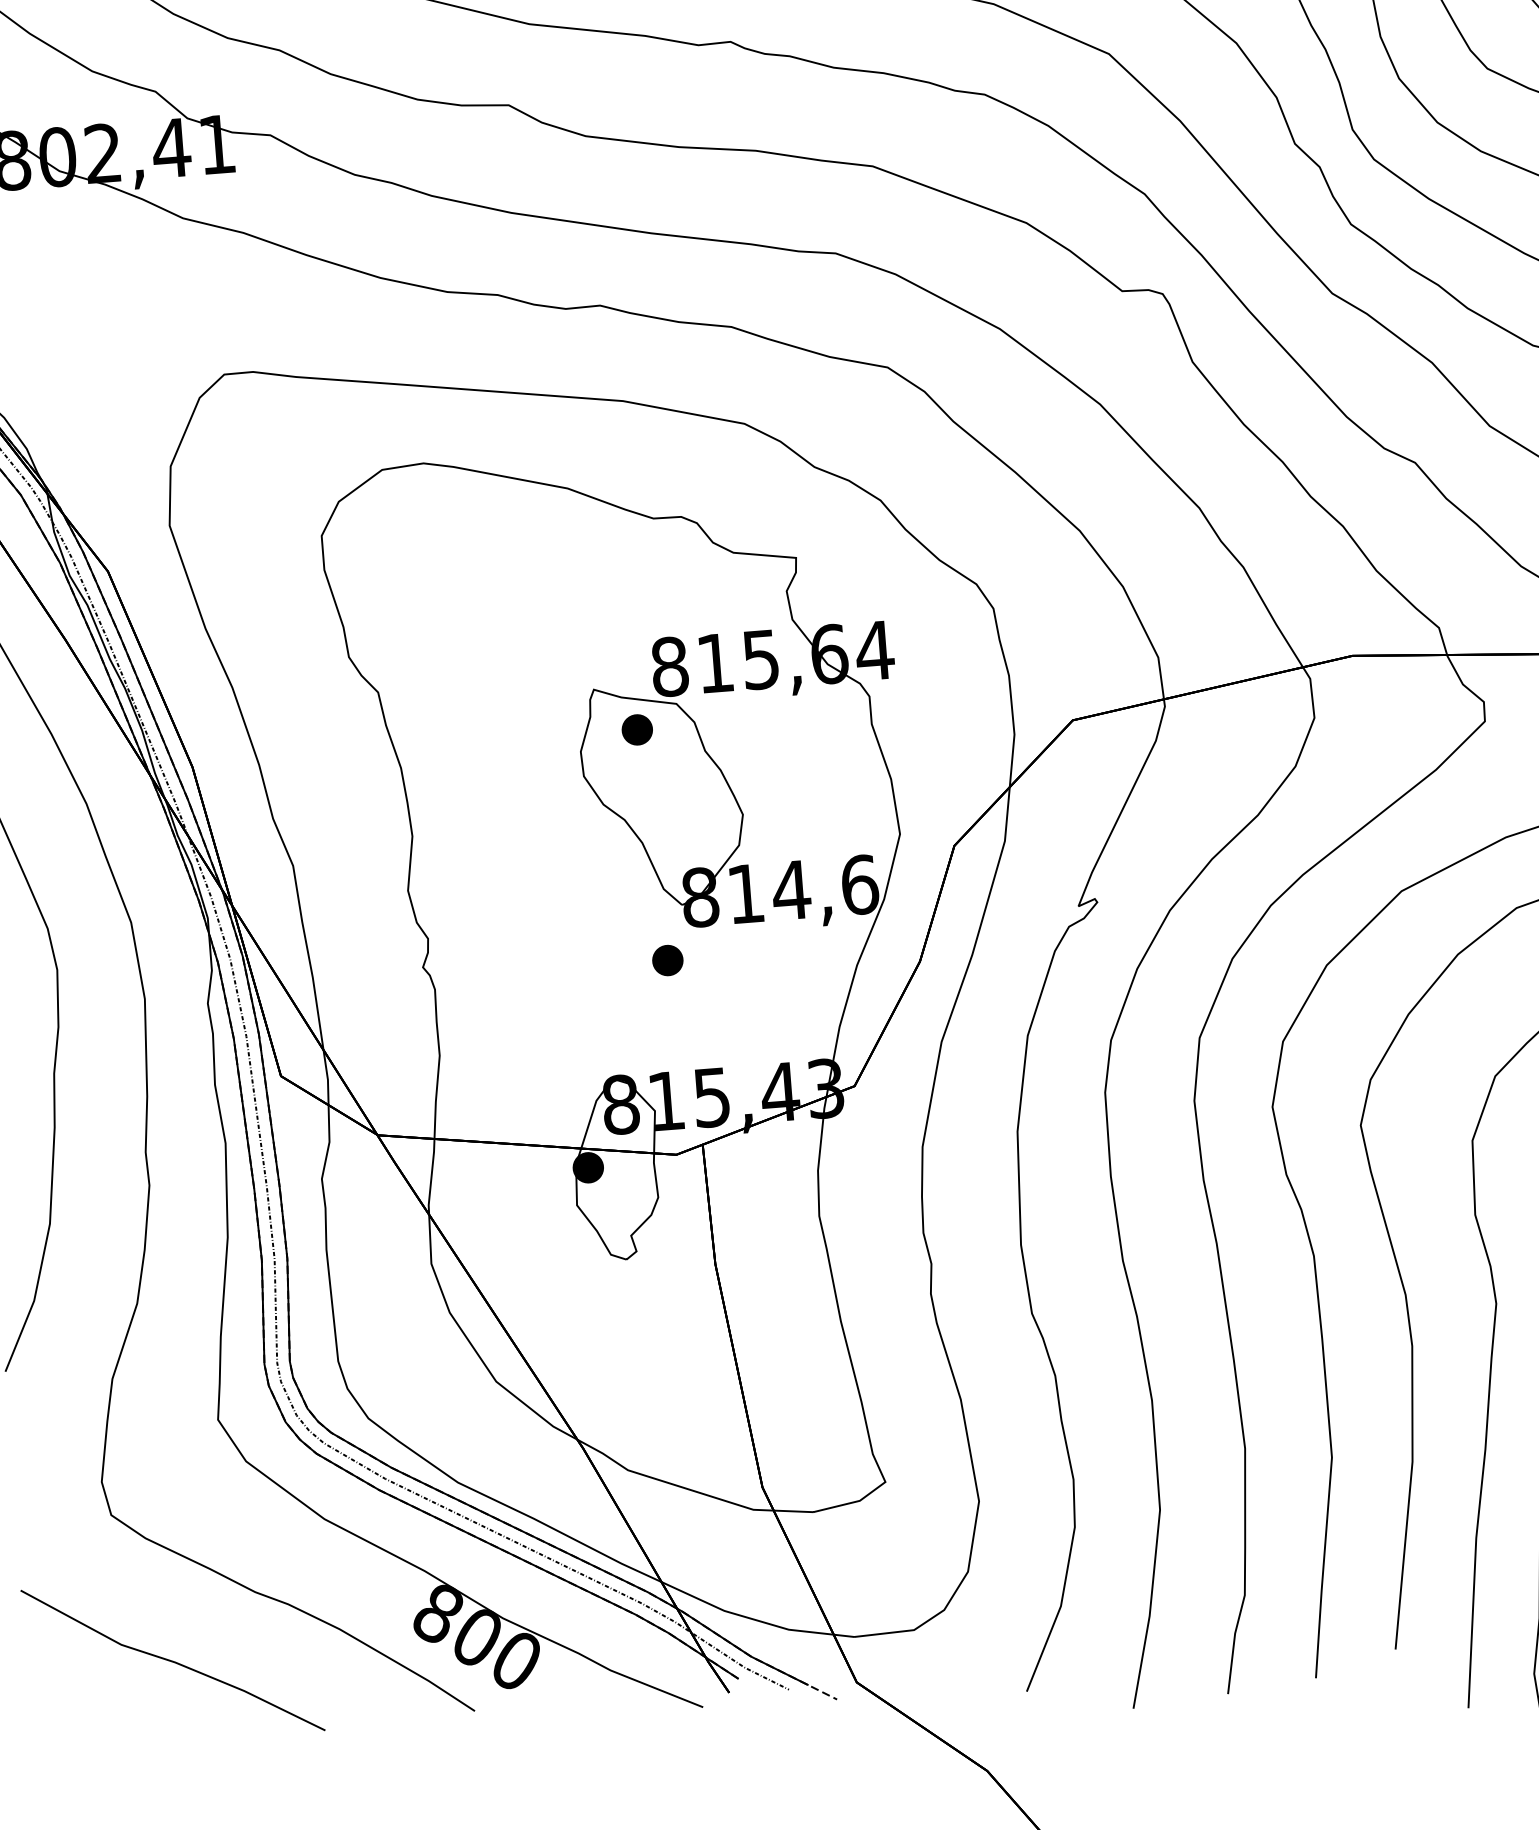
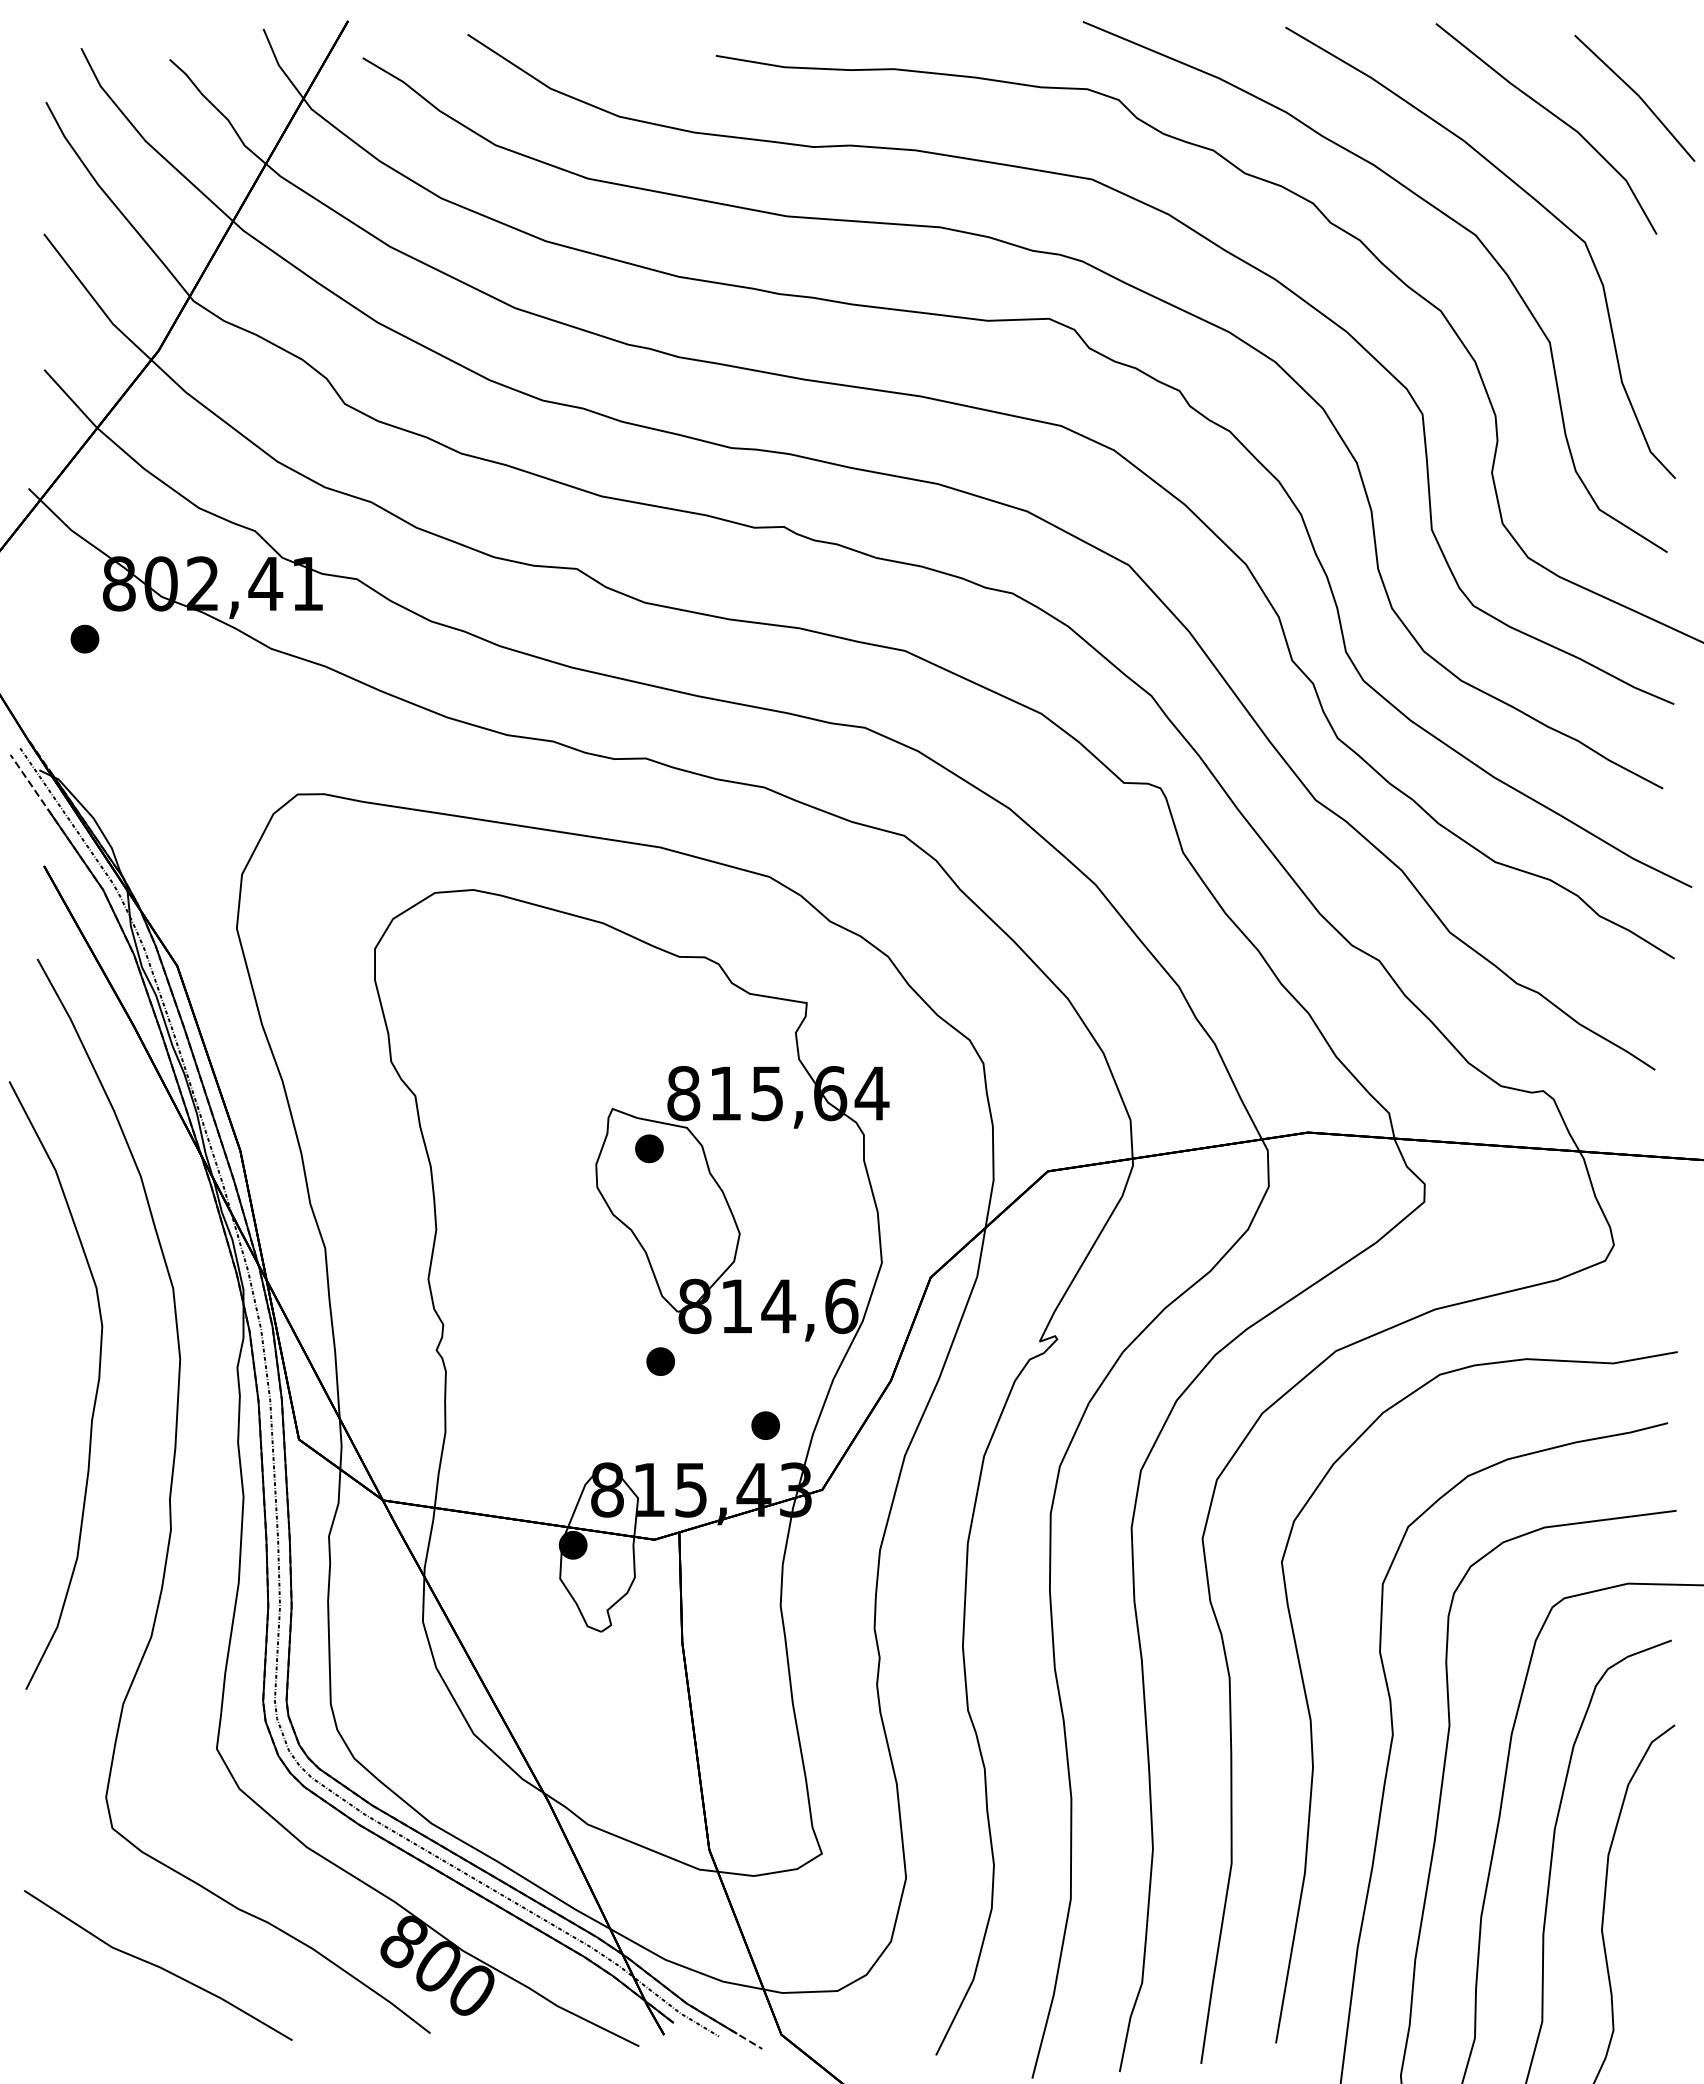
part: (787, 1021) -> (765, 1425), added

